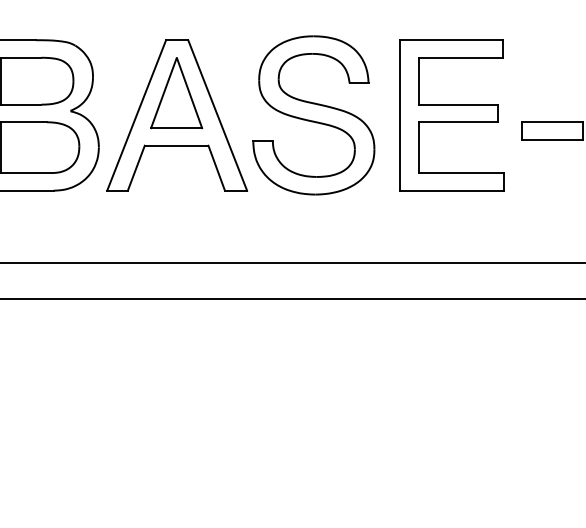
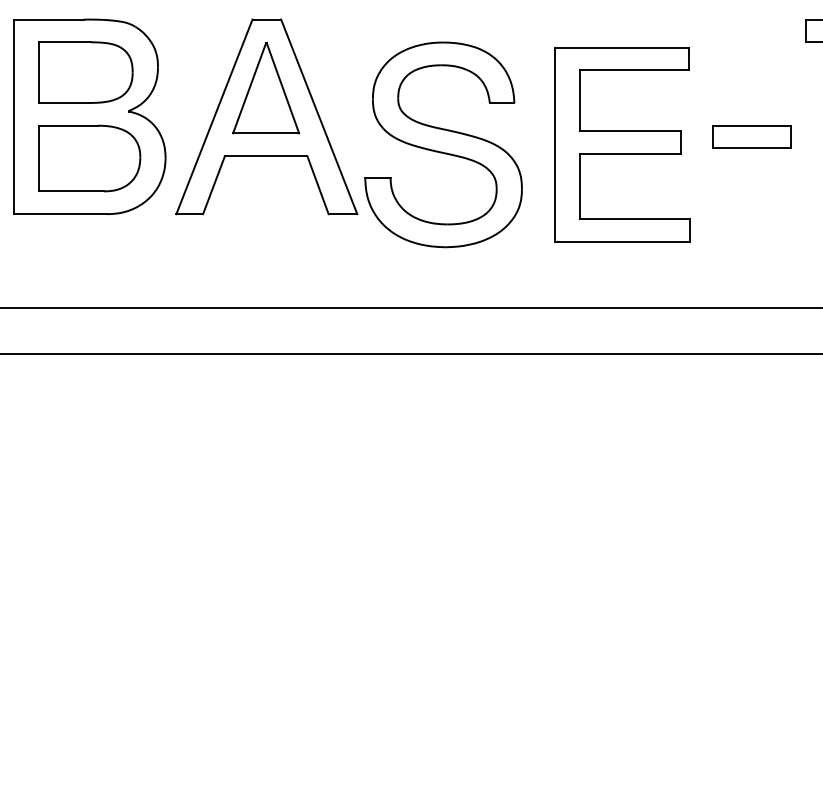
part: (313, 115) -> (443, 144), moved
part: (452, 115) -> (622, 144), moved

